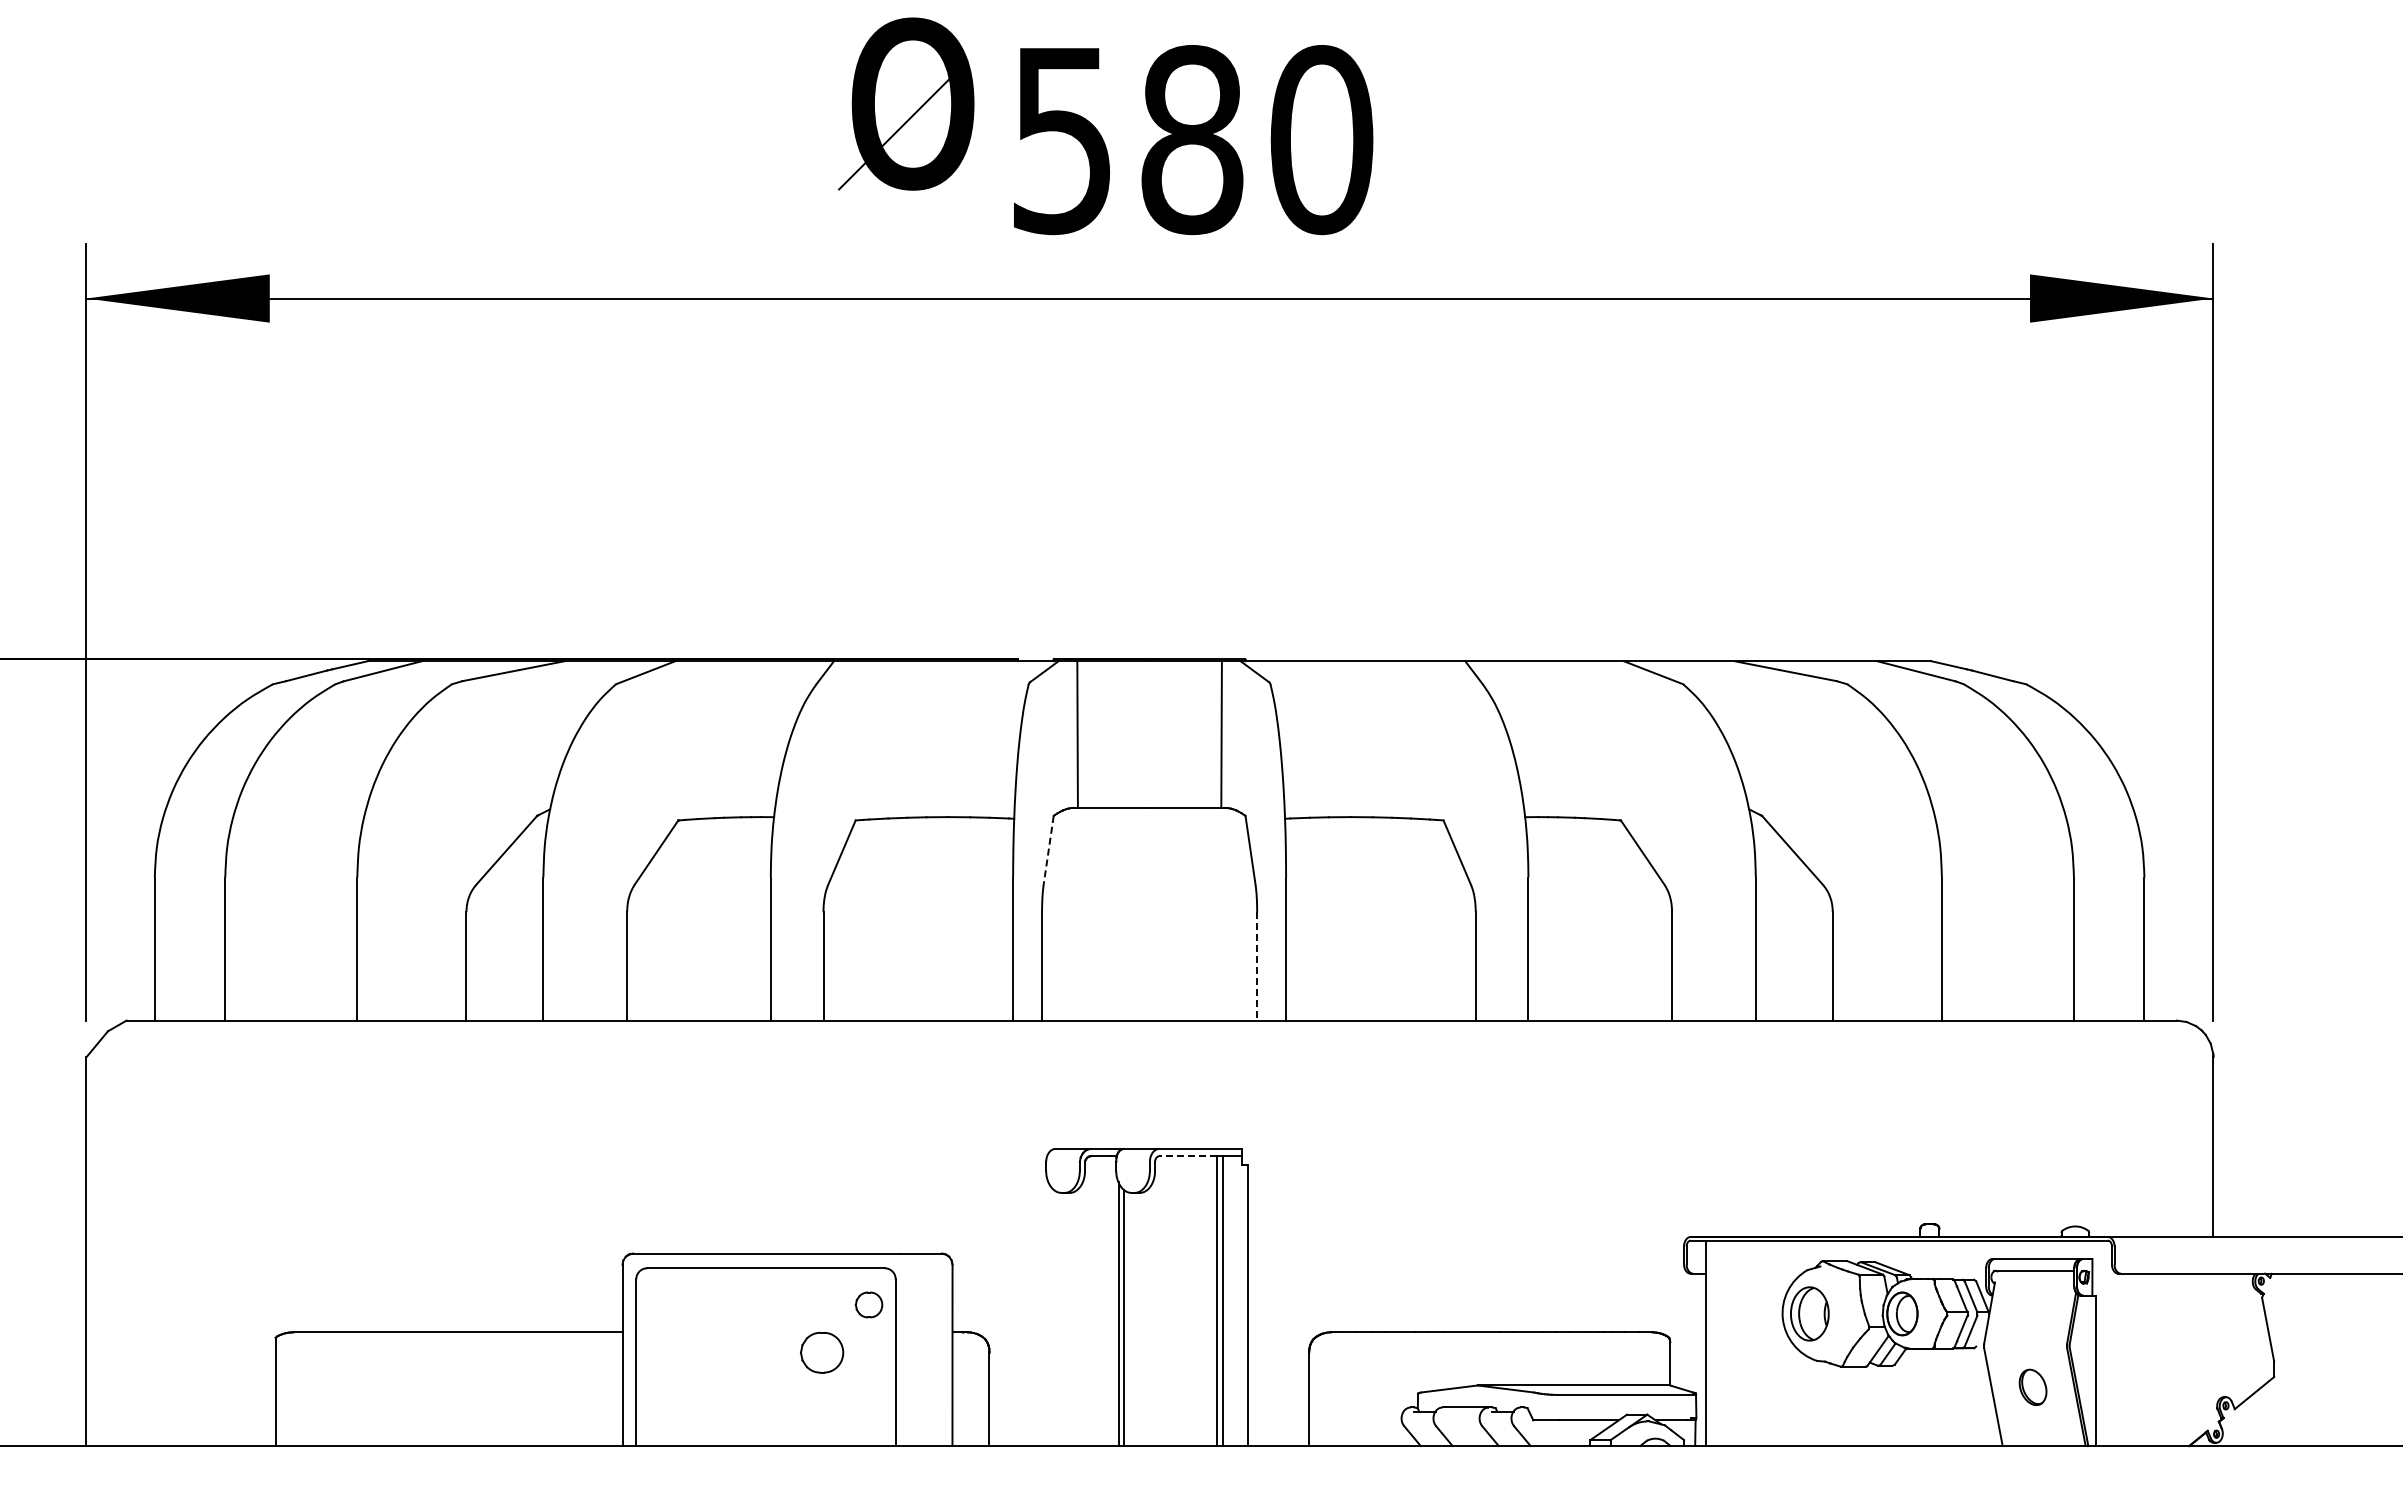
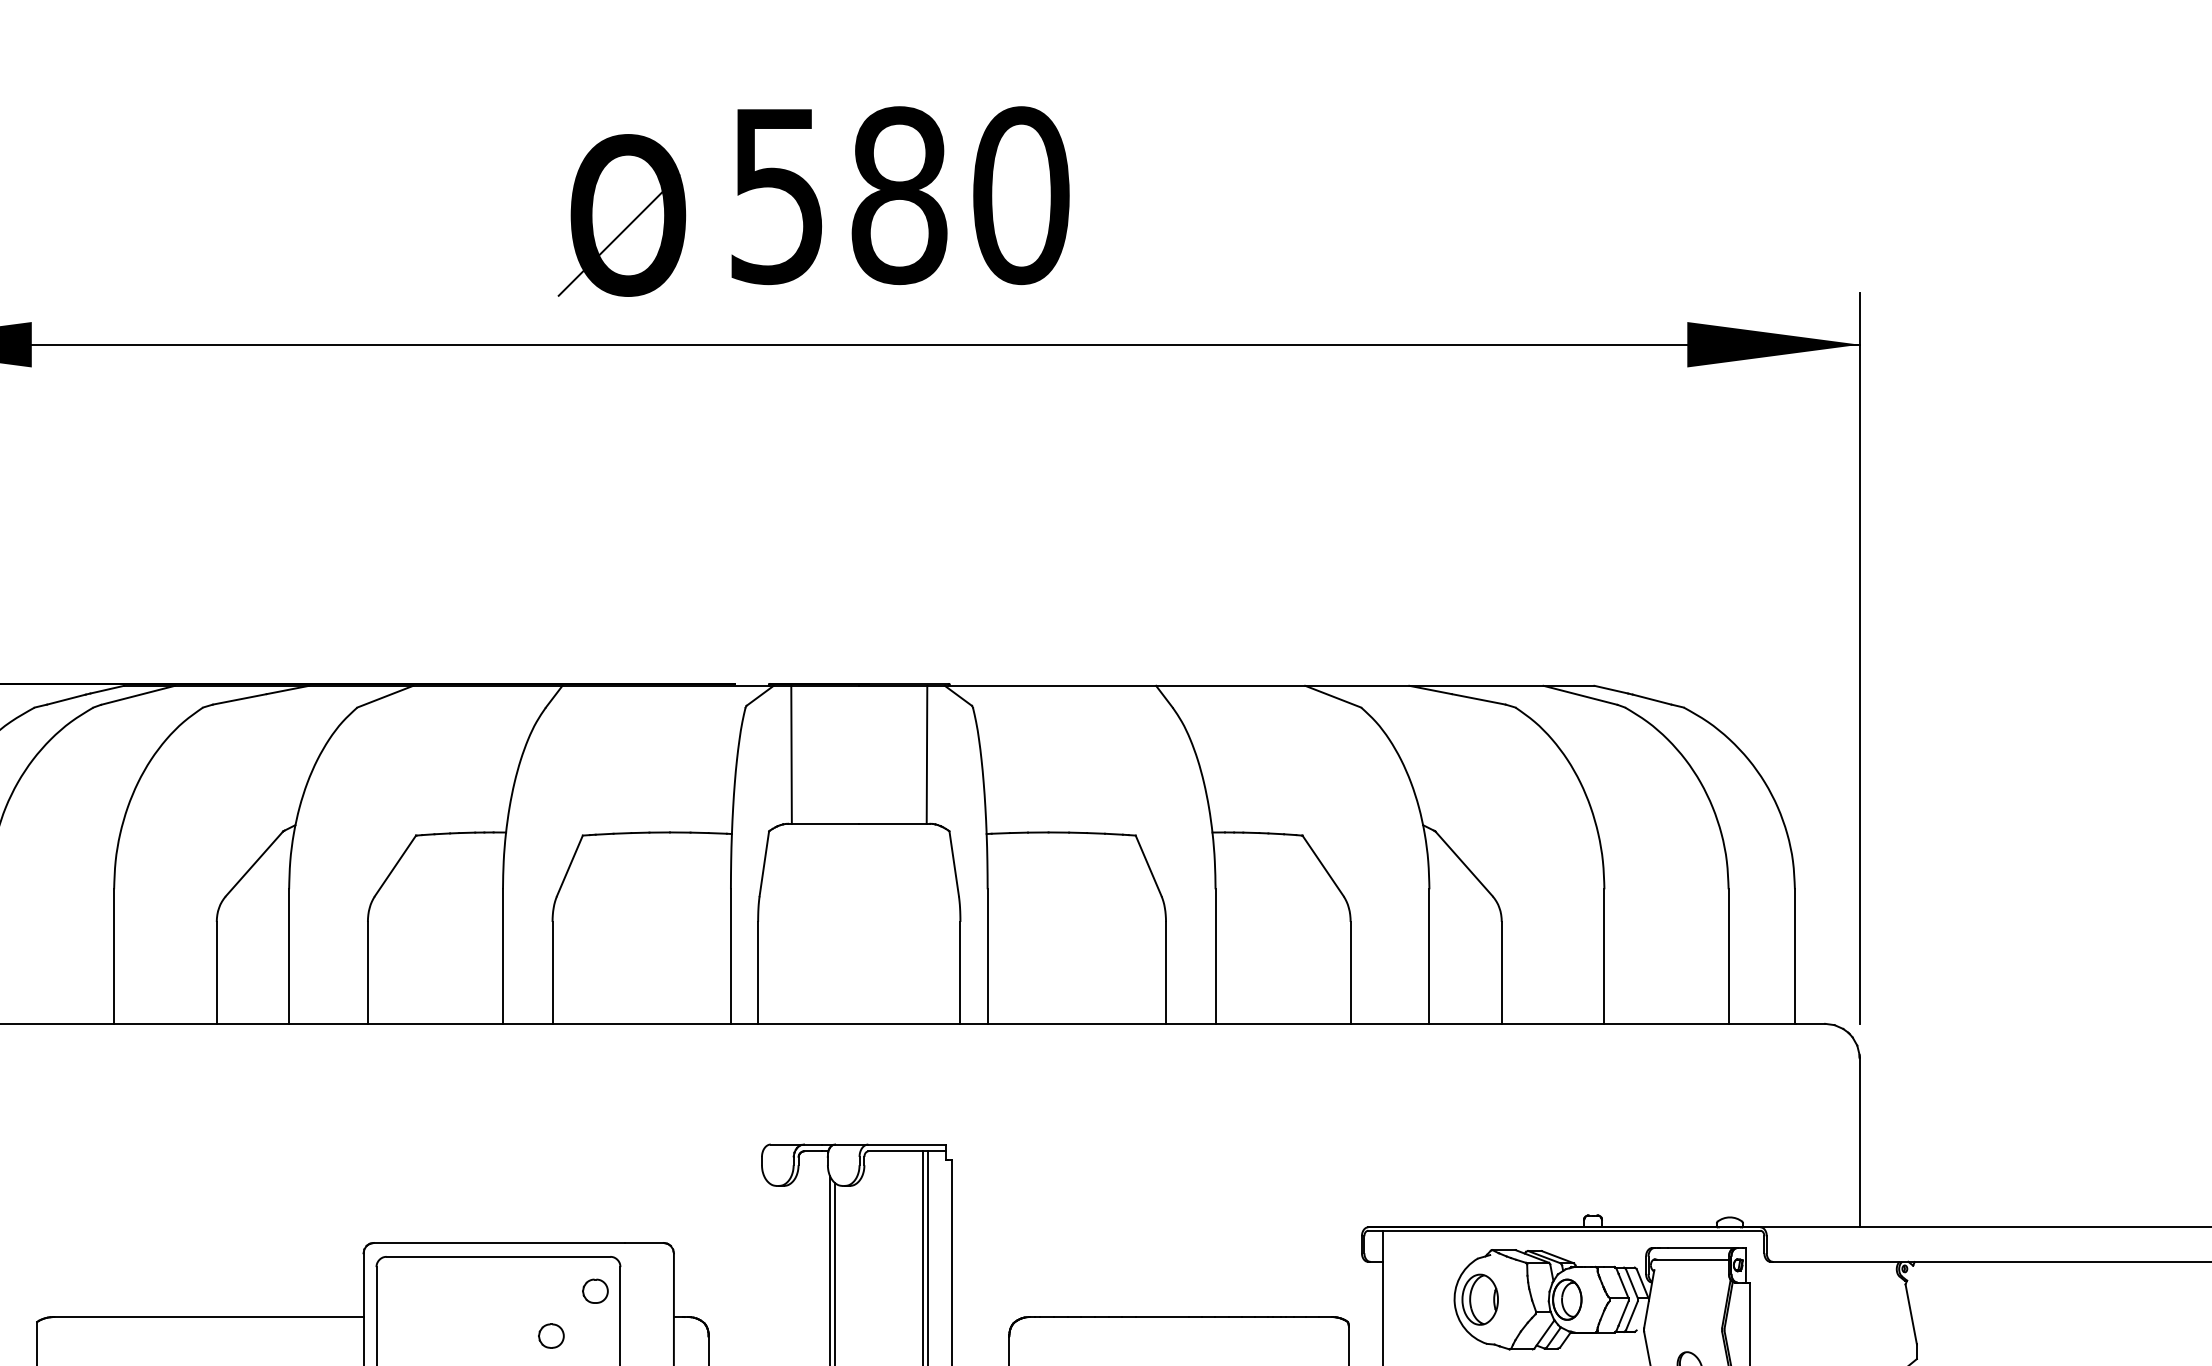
part: (906, 103) -> (622, 214), moved
line: (1048, 850) -> (764, 863), dashed -> solid
line: (1257, 966) -> (960, 972), dashed -> solid
line: (1187, 1156) -> (894, 1151), dashed -> solid
part: (822, 1352) -> (551, 1335), size x0.62

